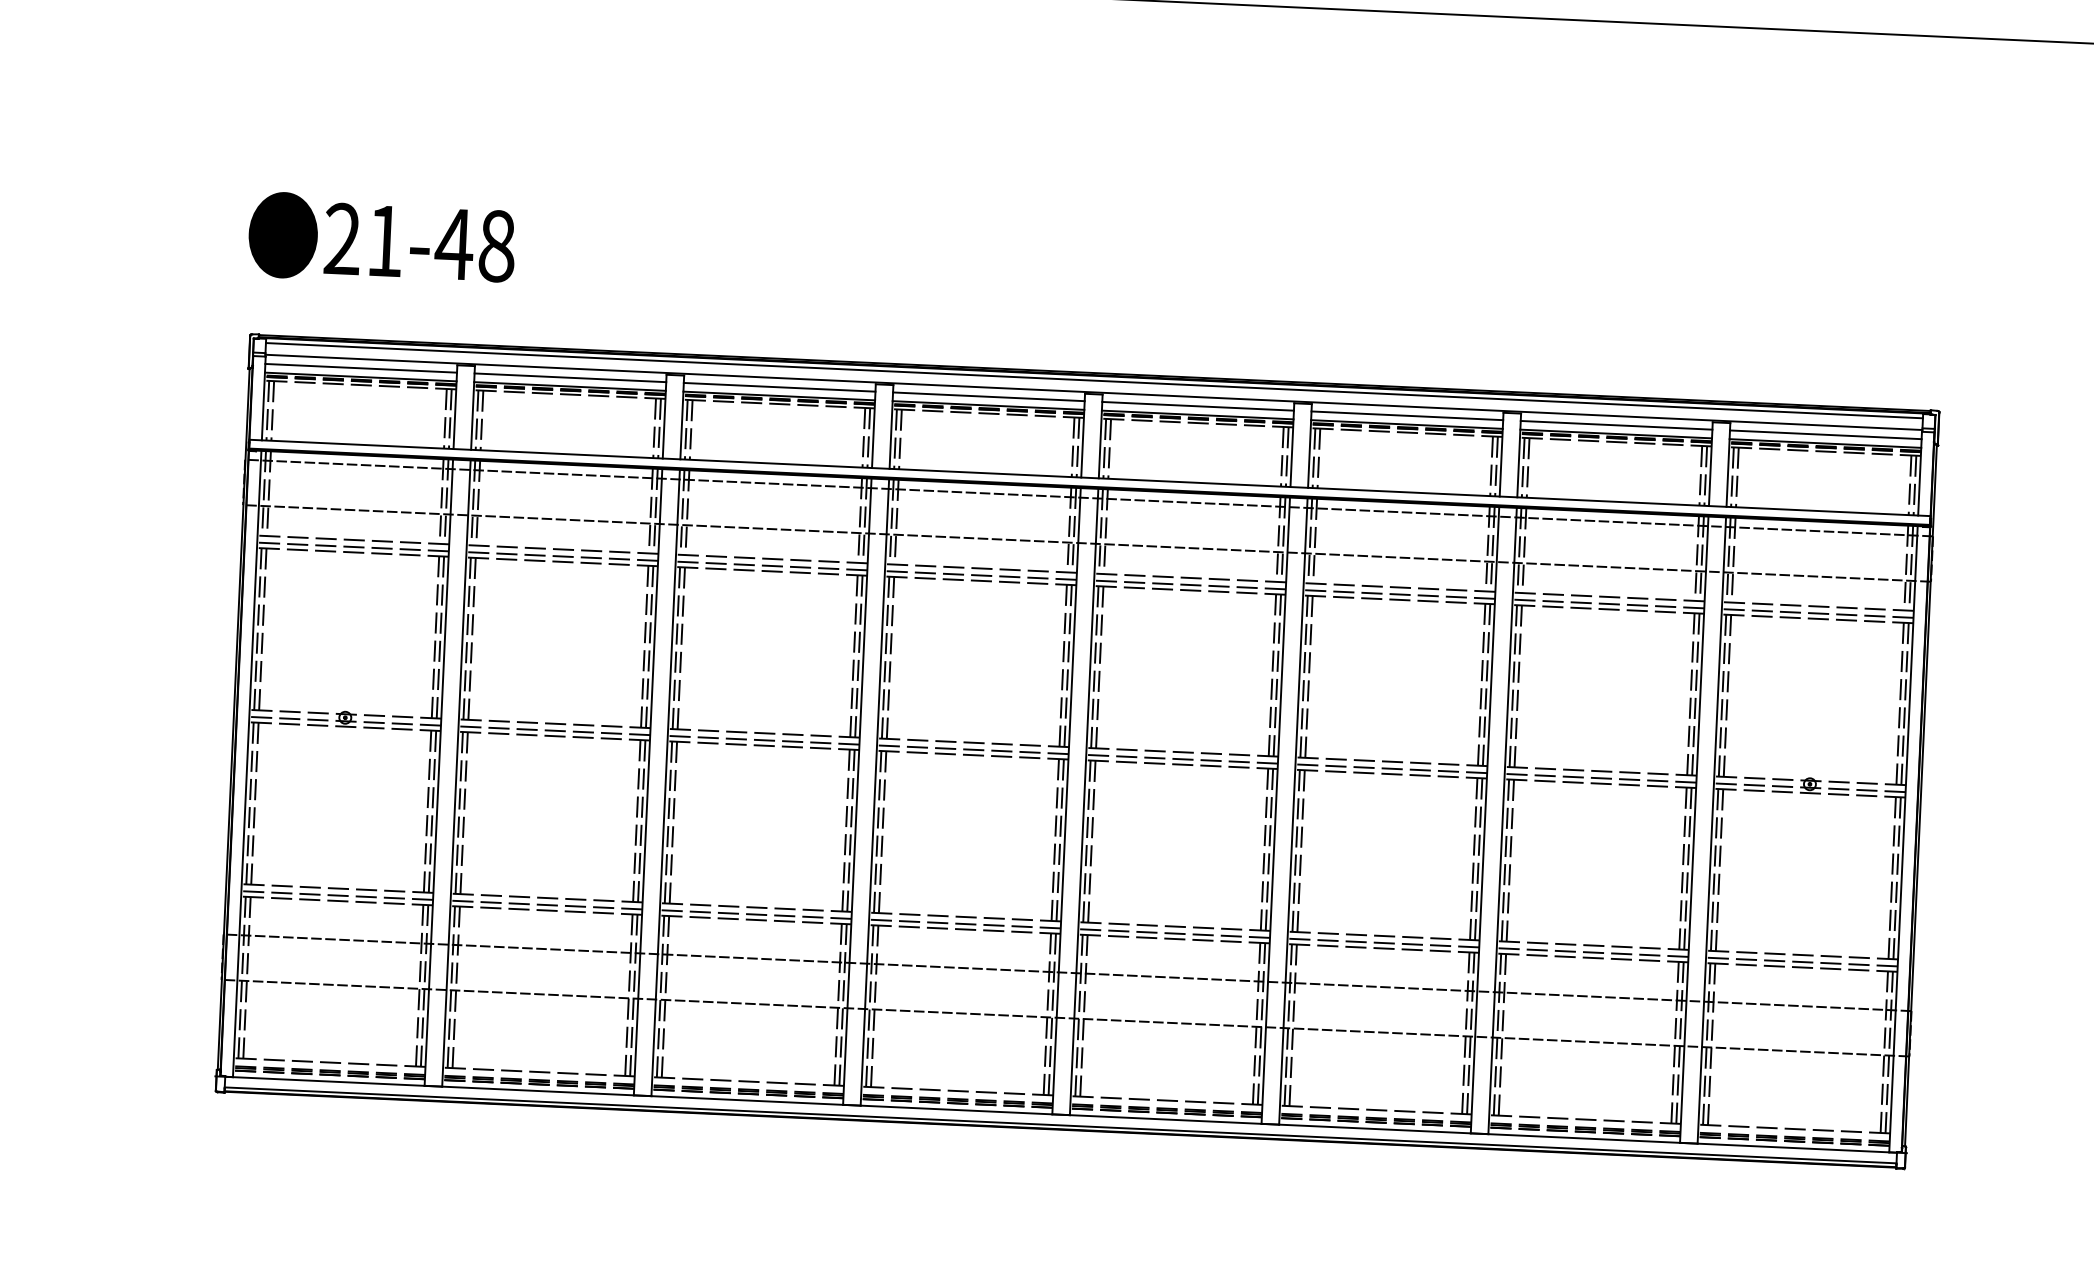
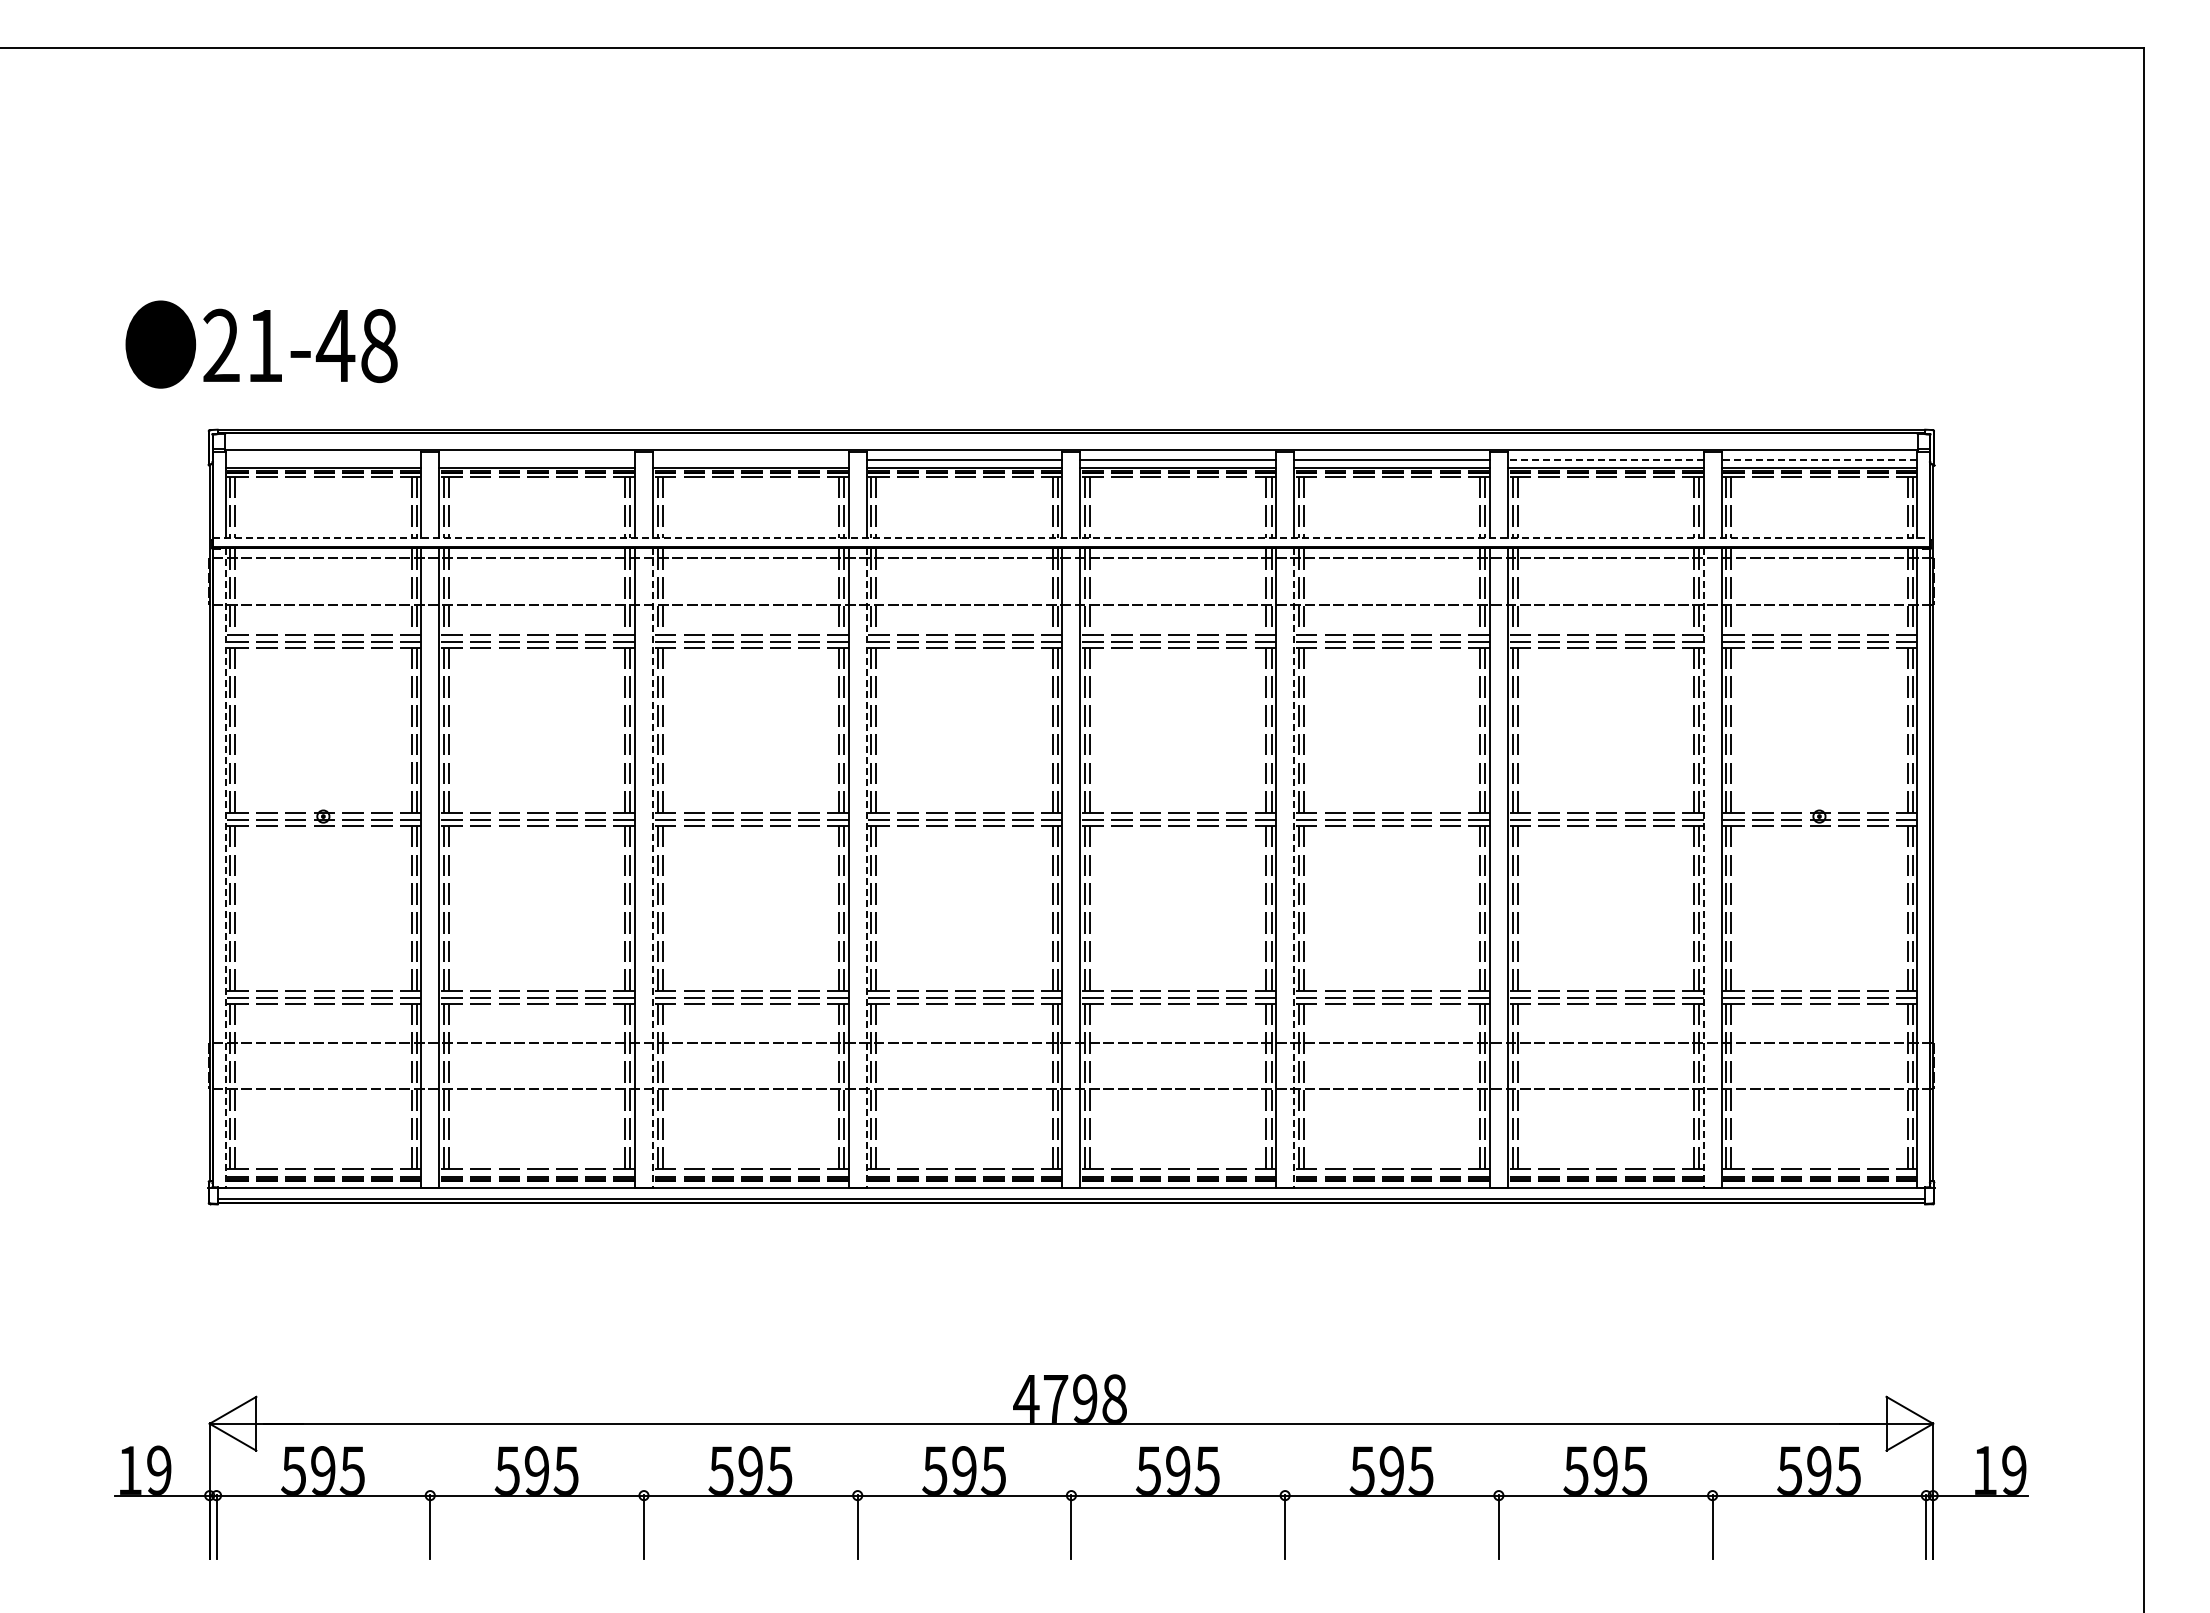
text: (381, 239) -> (261, 344), moved
line: (361, 368) -> (323, 459), removed
line: (570, 377) -> (537, 459), removed
line: (1094, 380) -> (1071, 438), removed
line: (779, 387) -> (750, 459), removed
line: (1616, 425) -> (1605, 459), solid -> dashed
line: (1825, 434) -> (1819, 459), solid -> dashed
line: (1090, 477) -> (1071, 537), solid -> dashed
line: (247, 764) -> (225, 868), solid -> dashed
line: (665, 783) -> (652, 868), solid -> dashed
line: (874, 792) -> (866, 868), solid -> dashed
line: (1293, 811) -> (1294, 868), solid -> dashed
line: (1694, 829) -> (1703, 868), solid -> dashed

